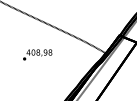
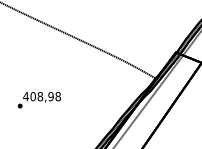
text: (37, 54) -> (39, 99), moved

